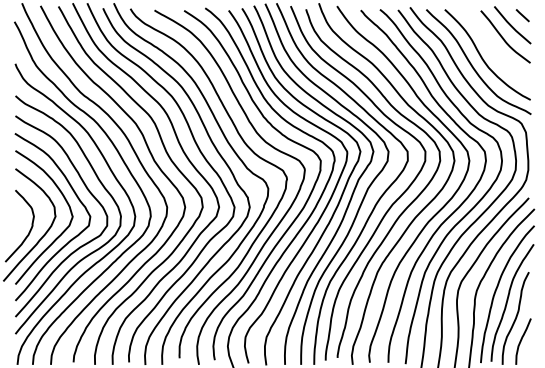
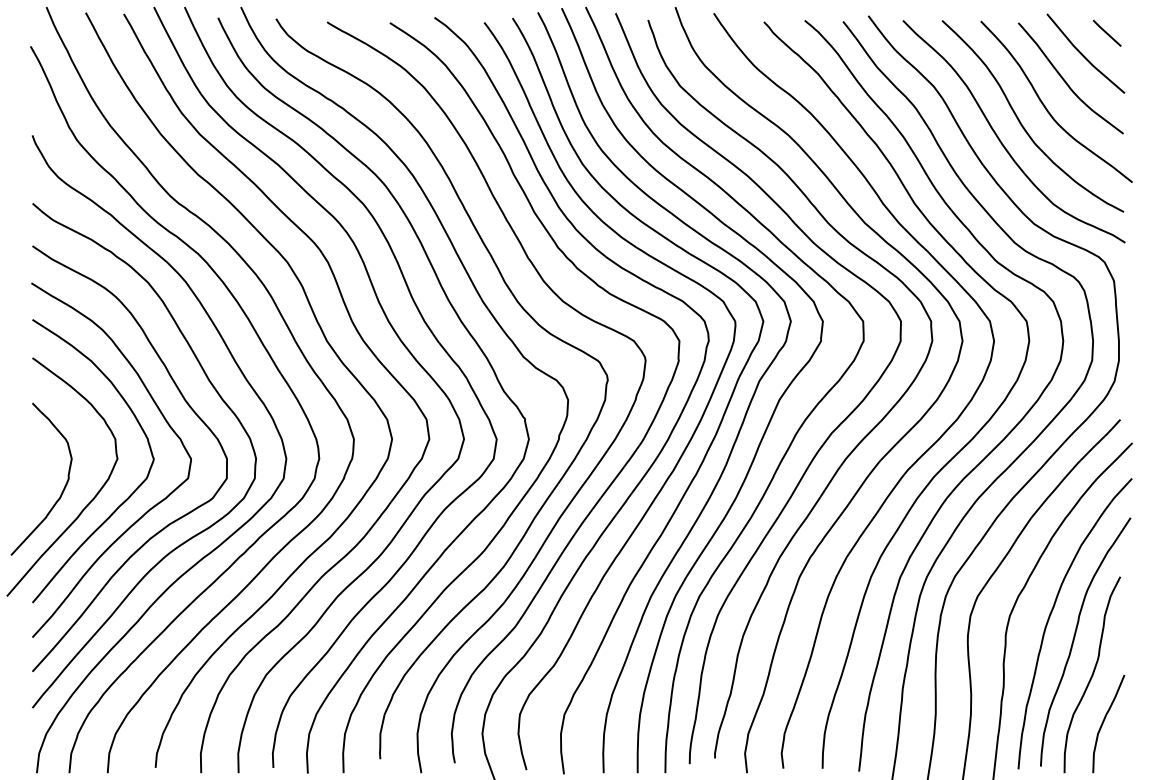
curve: (494, 50) -> (1047, 107), added

